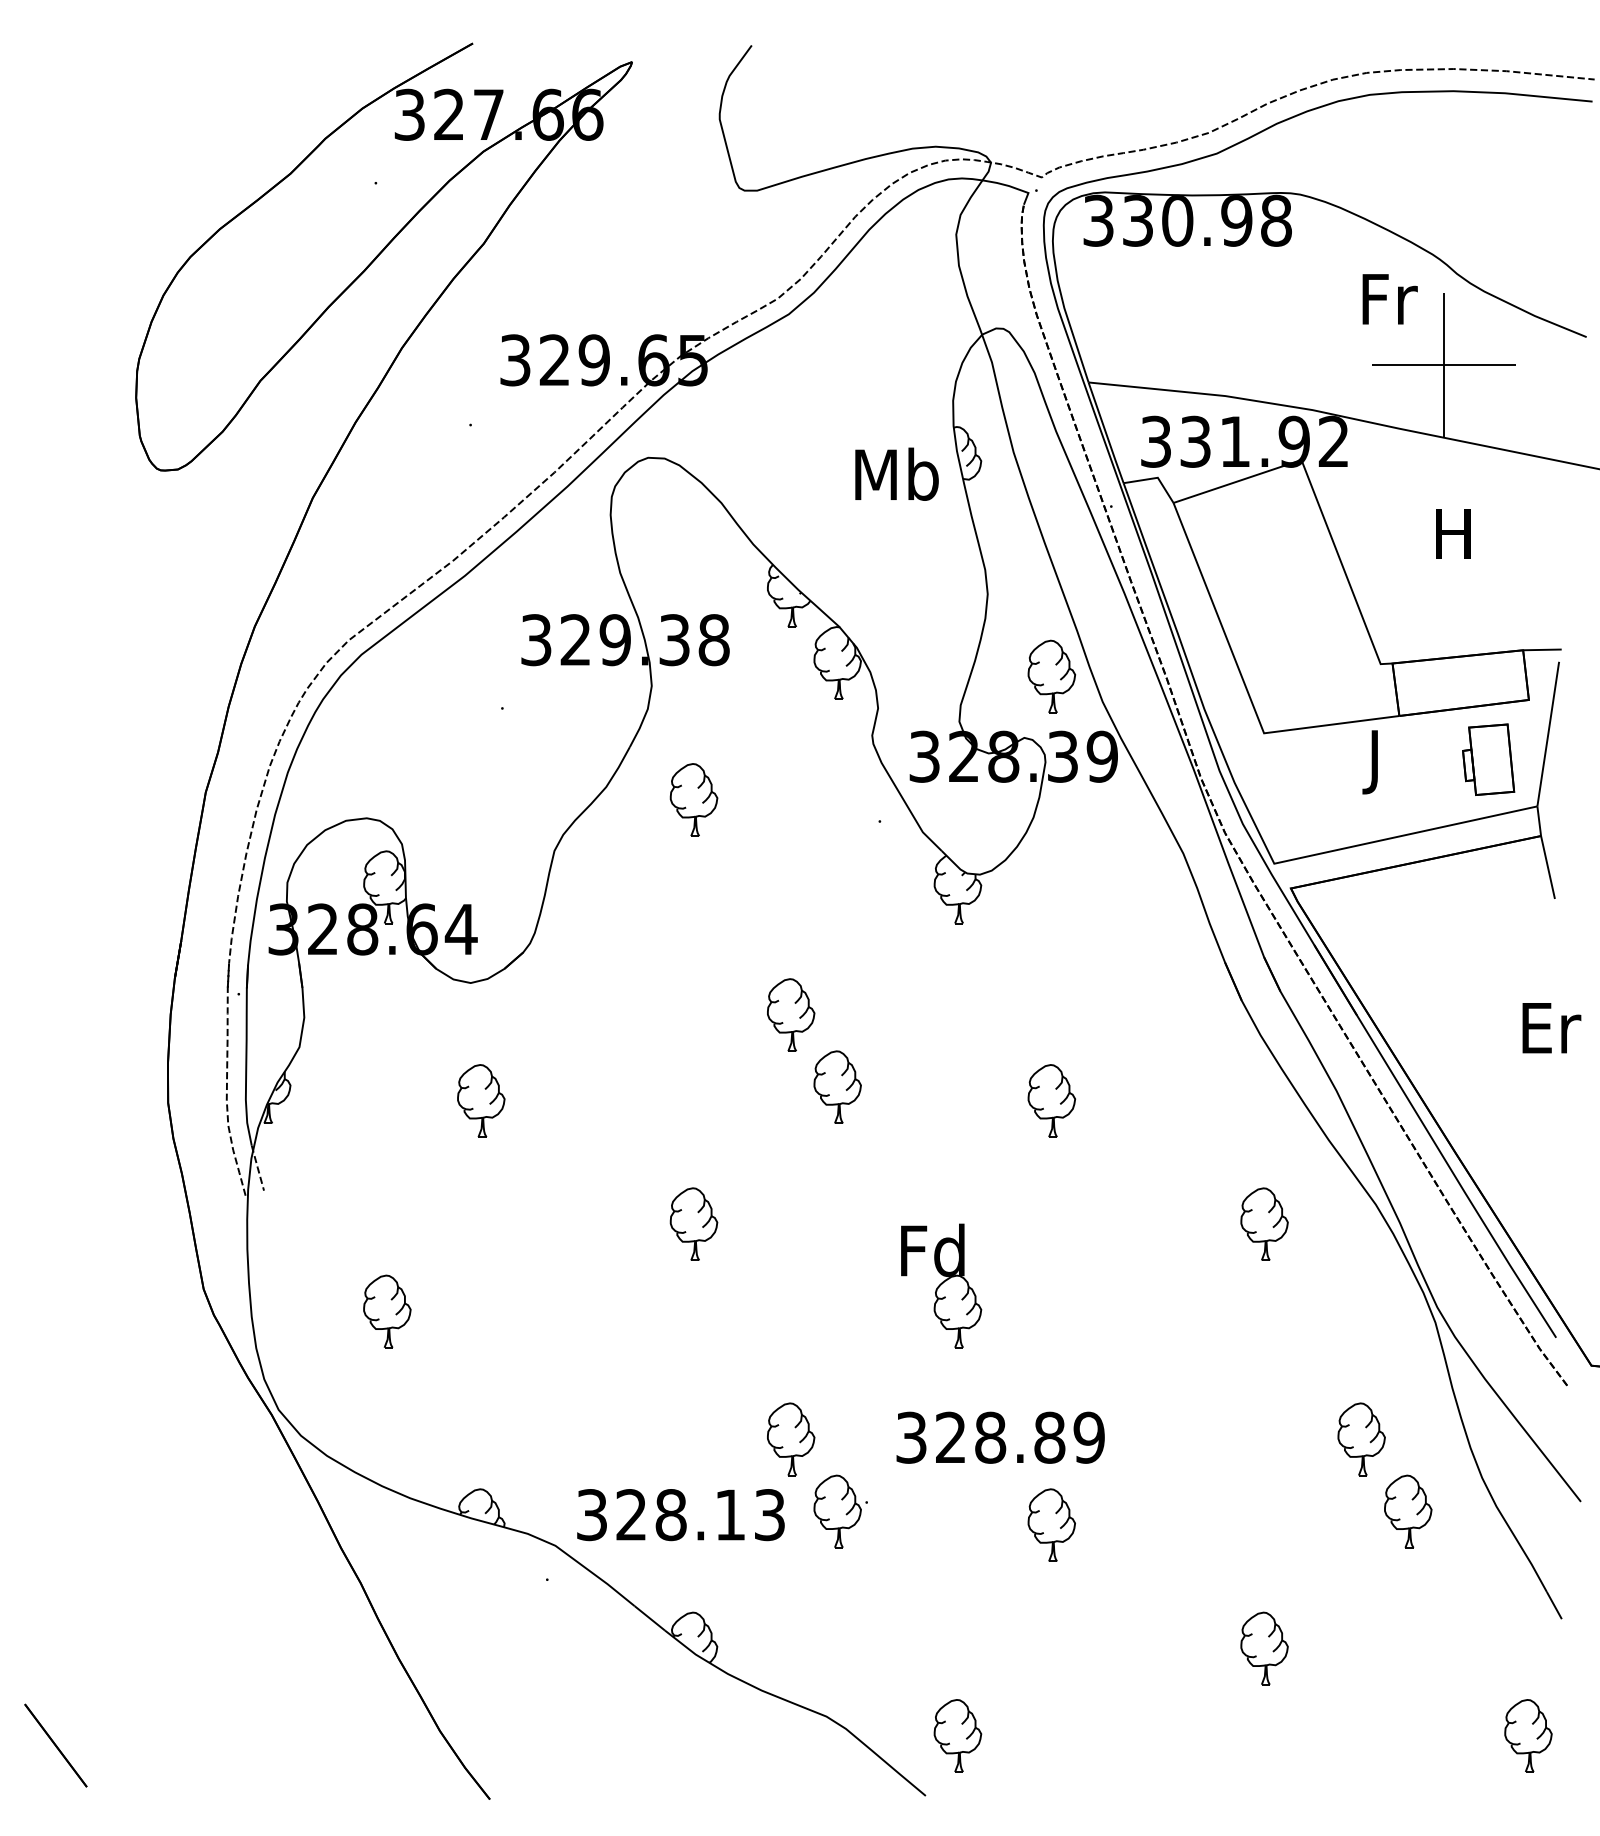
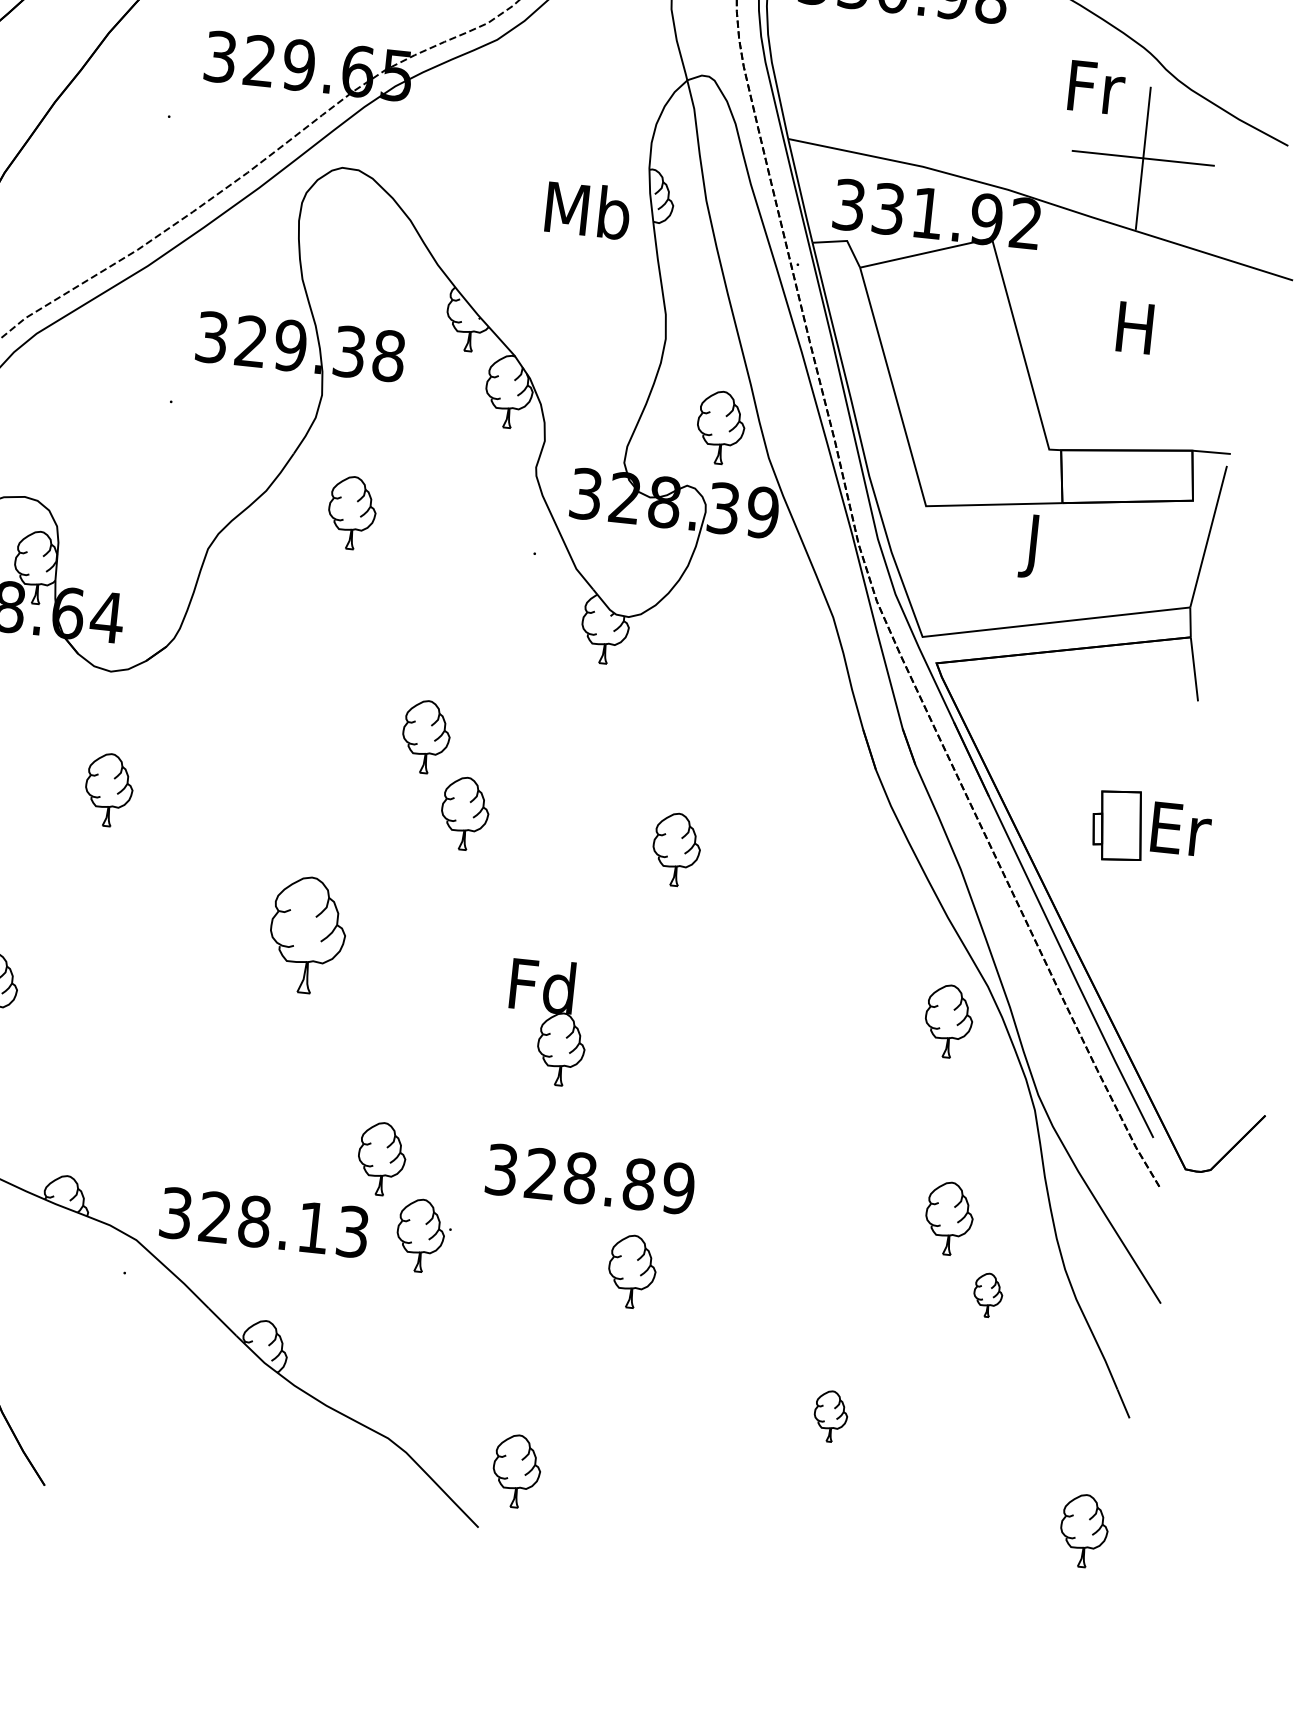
part: (1488, 759) -> (1118, 825), moved
part: (693, 1223) -> (307, 934), size x1.6
part: (1264, 1223) -> (948, 1020), moved
part: (1408, 1511) -> (988, 1295), size x0.6
part: (1264, 1648) -> (830, 1416), size x0.7

